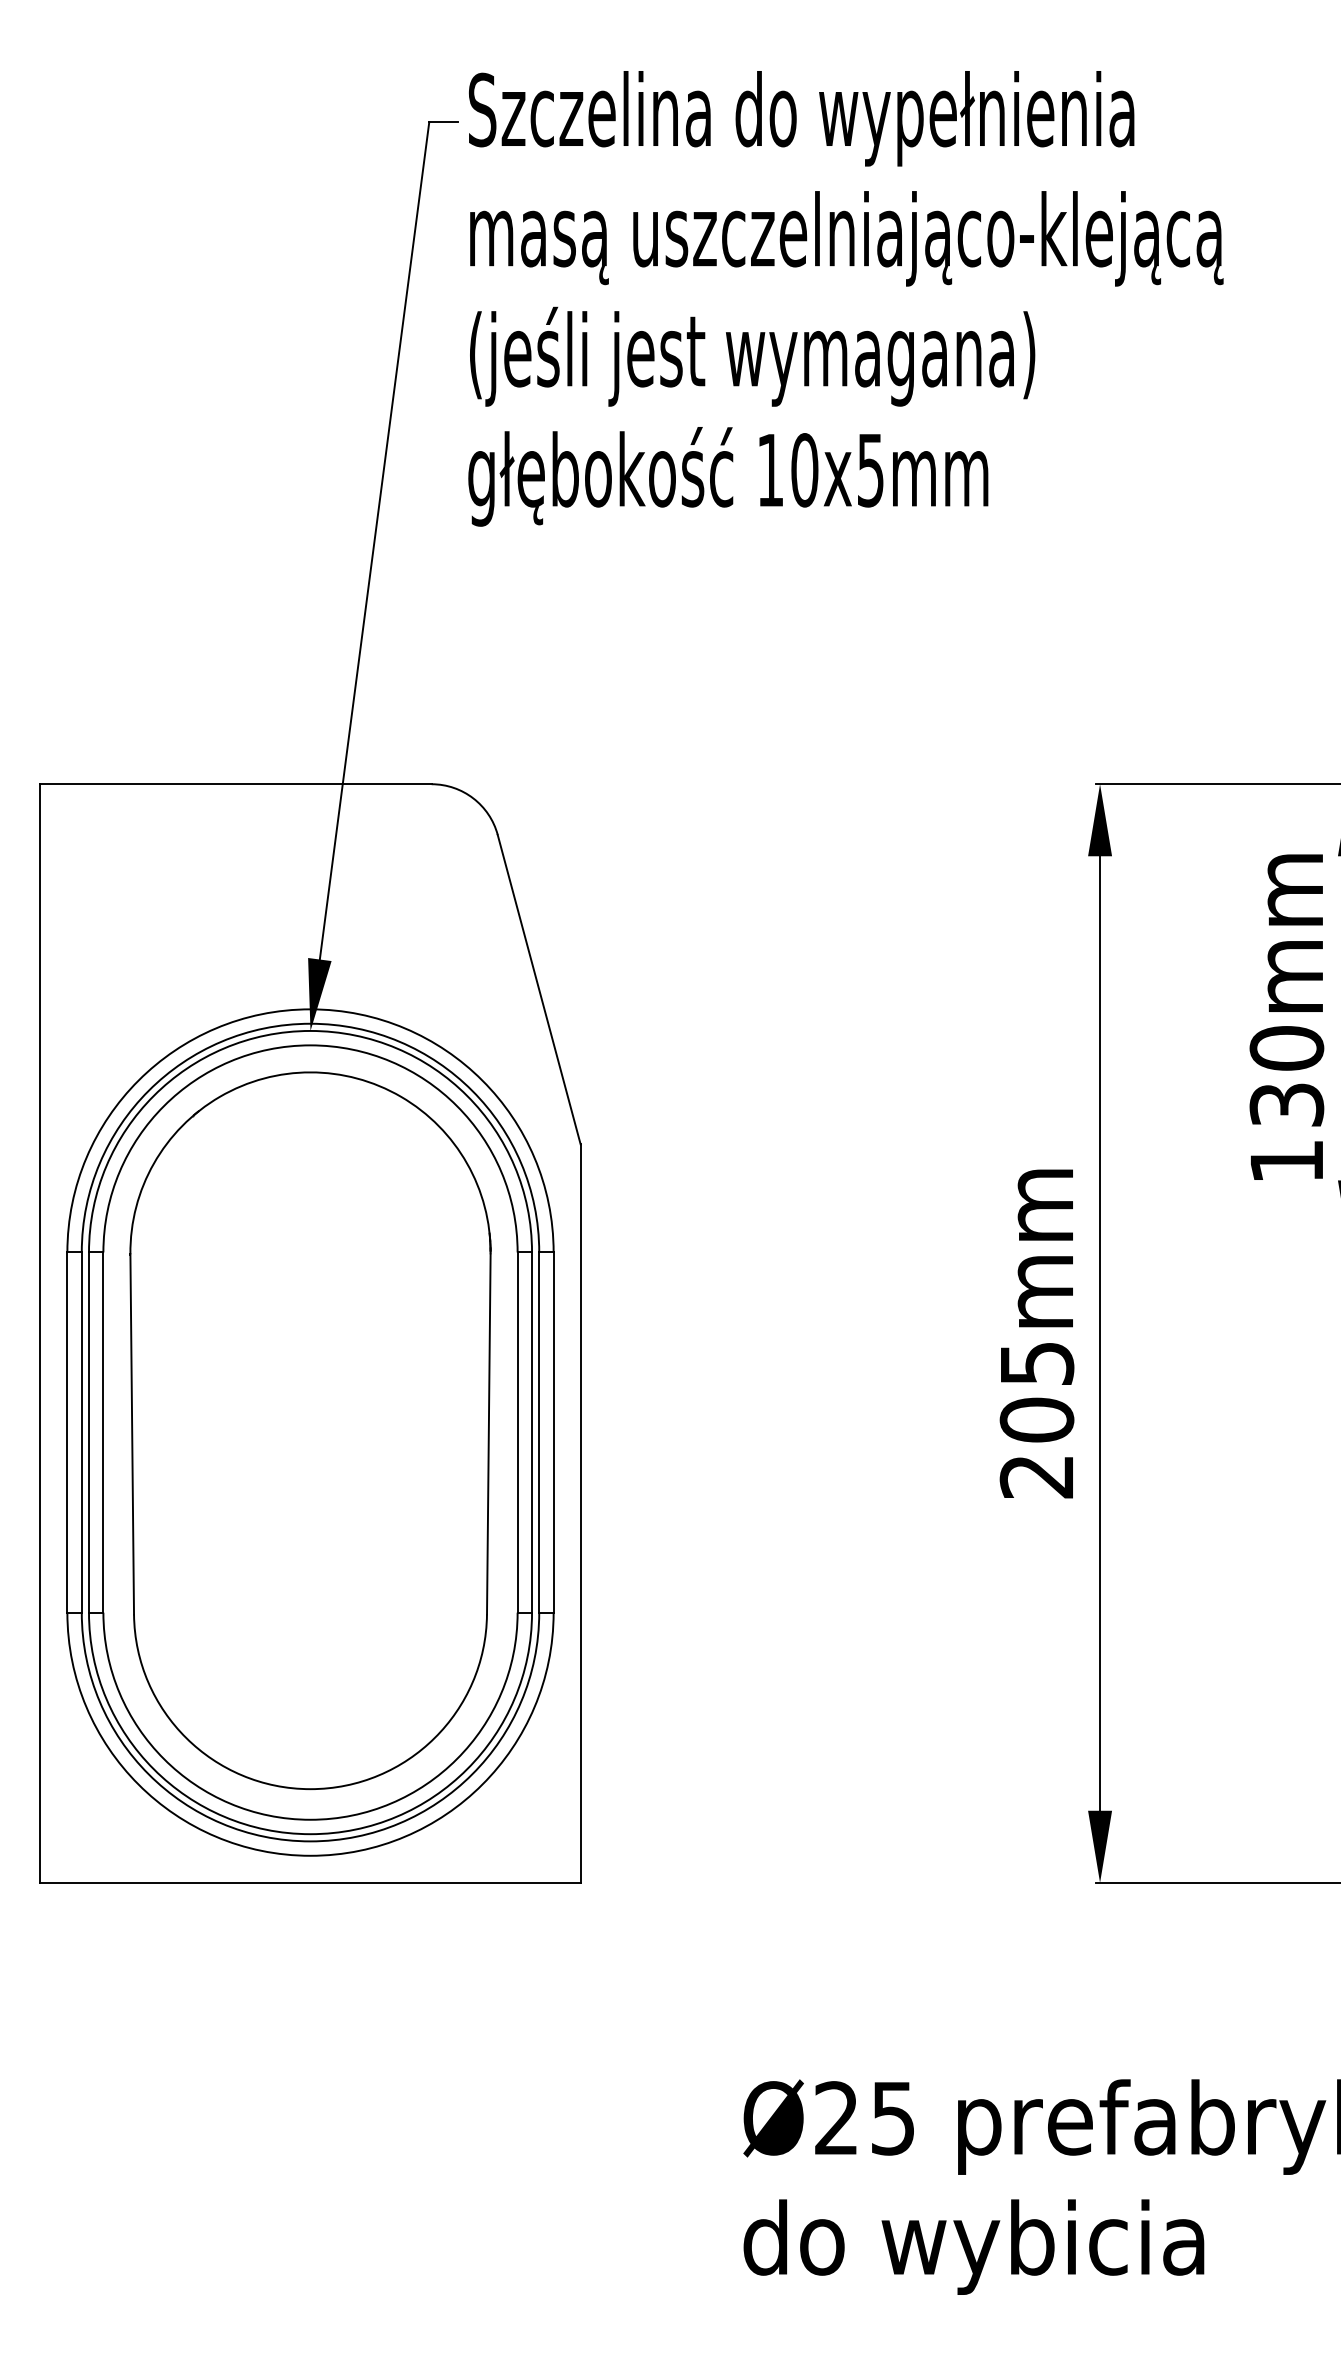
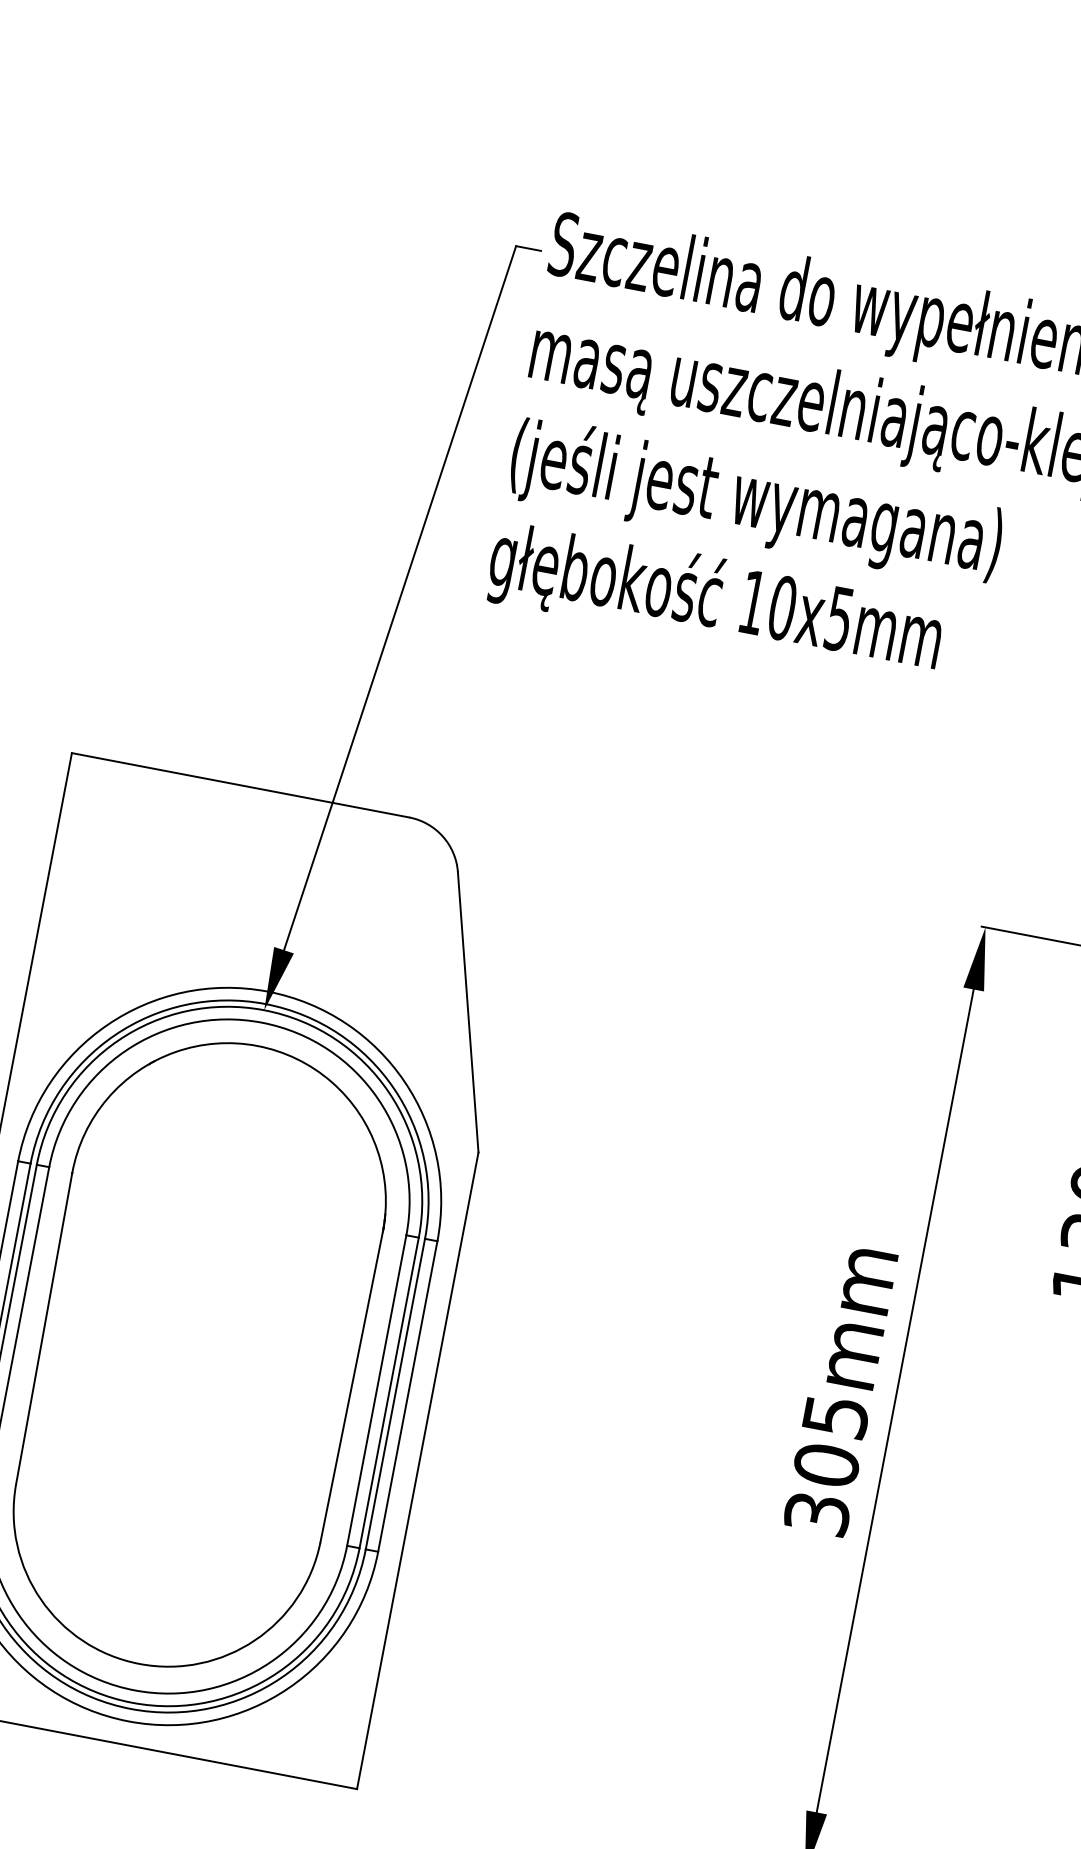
text: (1036, 1476) -> (816, 1513), 205mm -> 305mm

